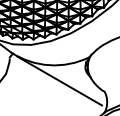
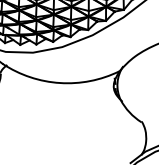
line: (59, 80) -> (75, 105), removed

